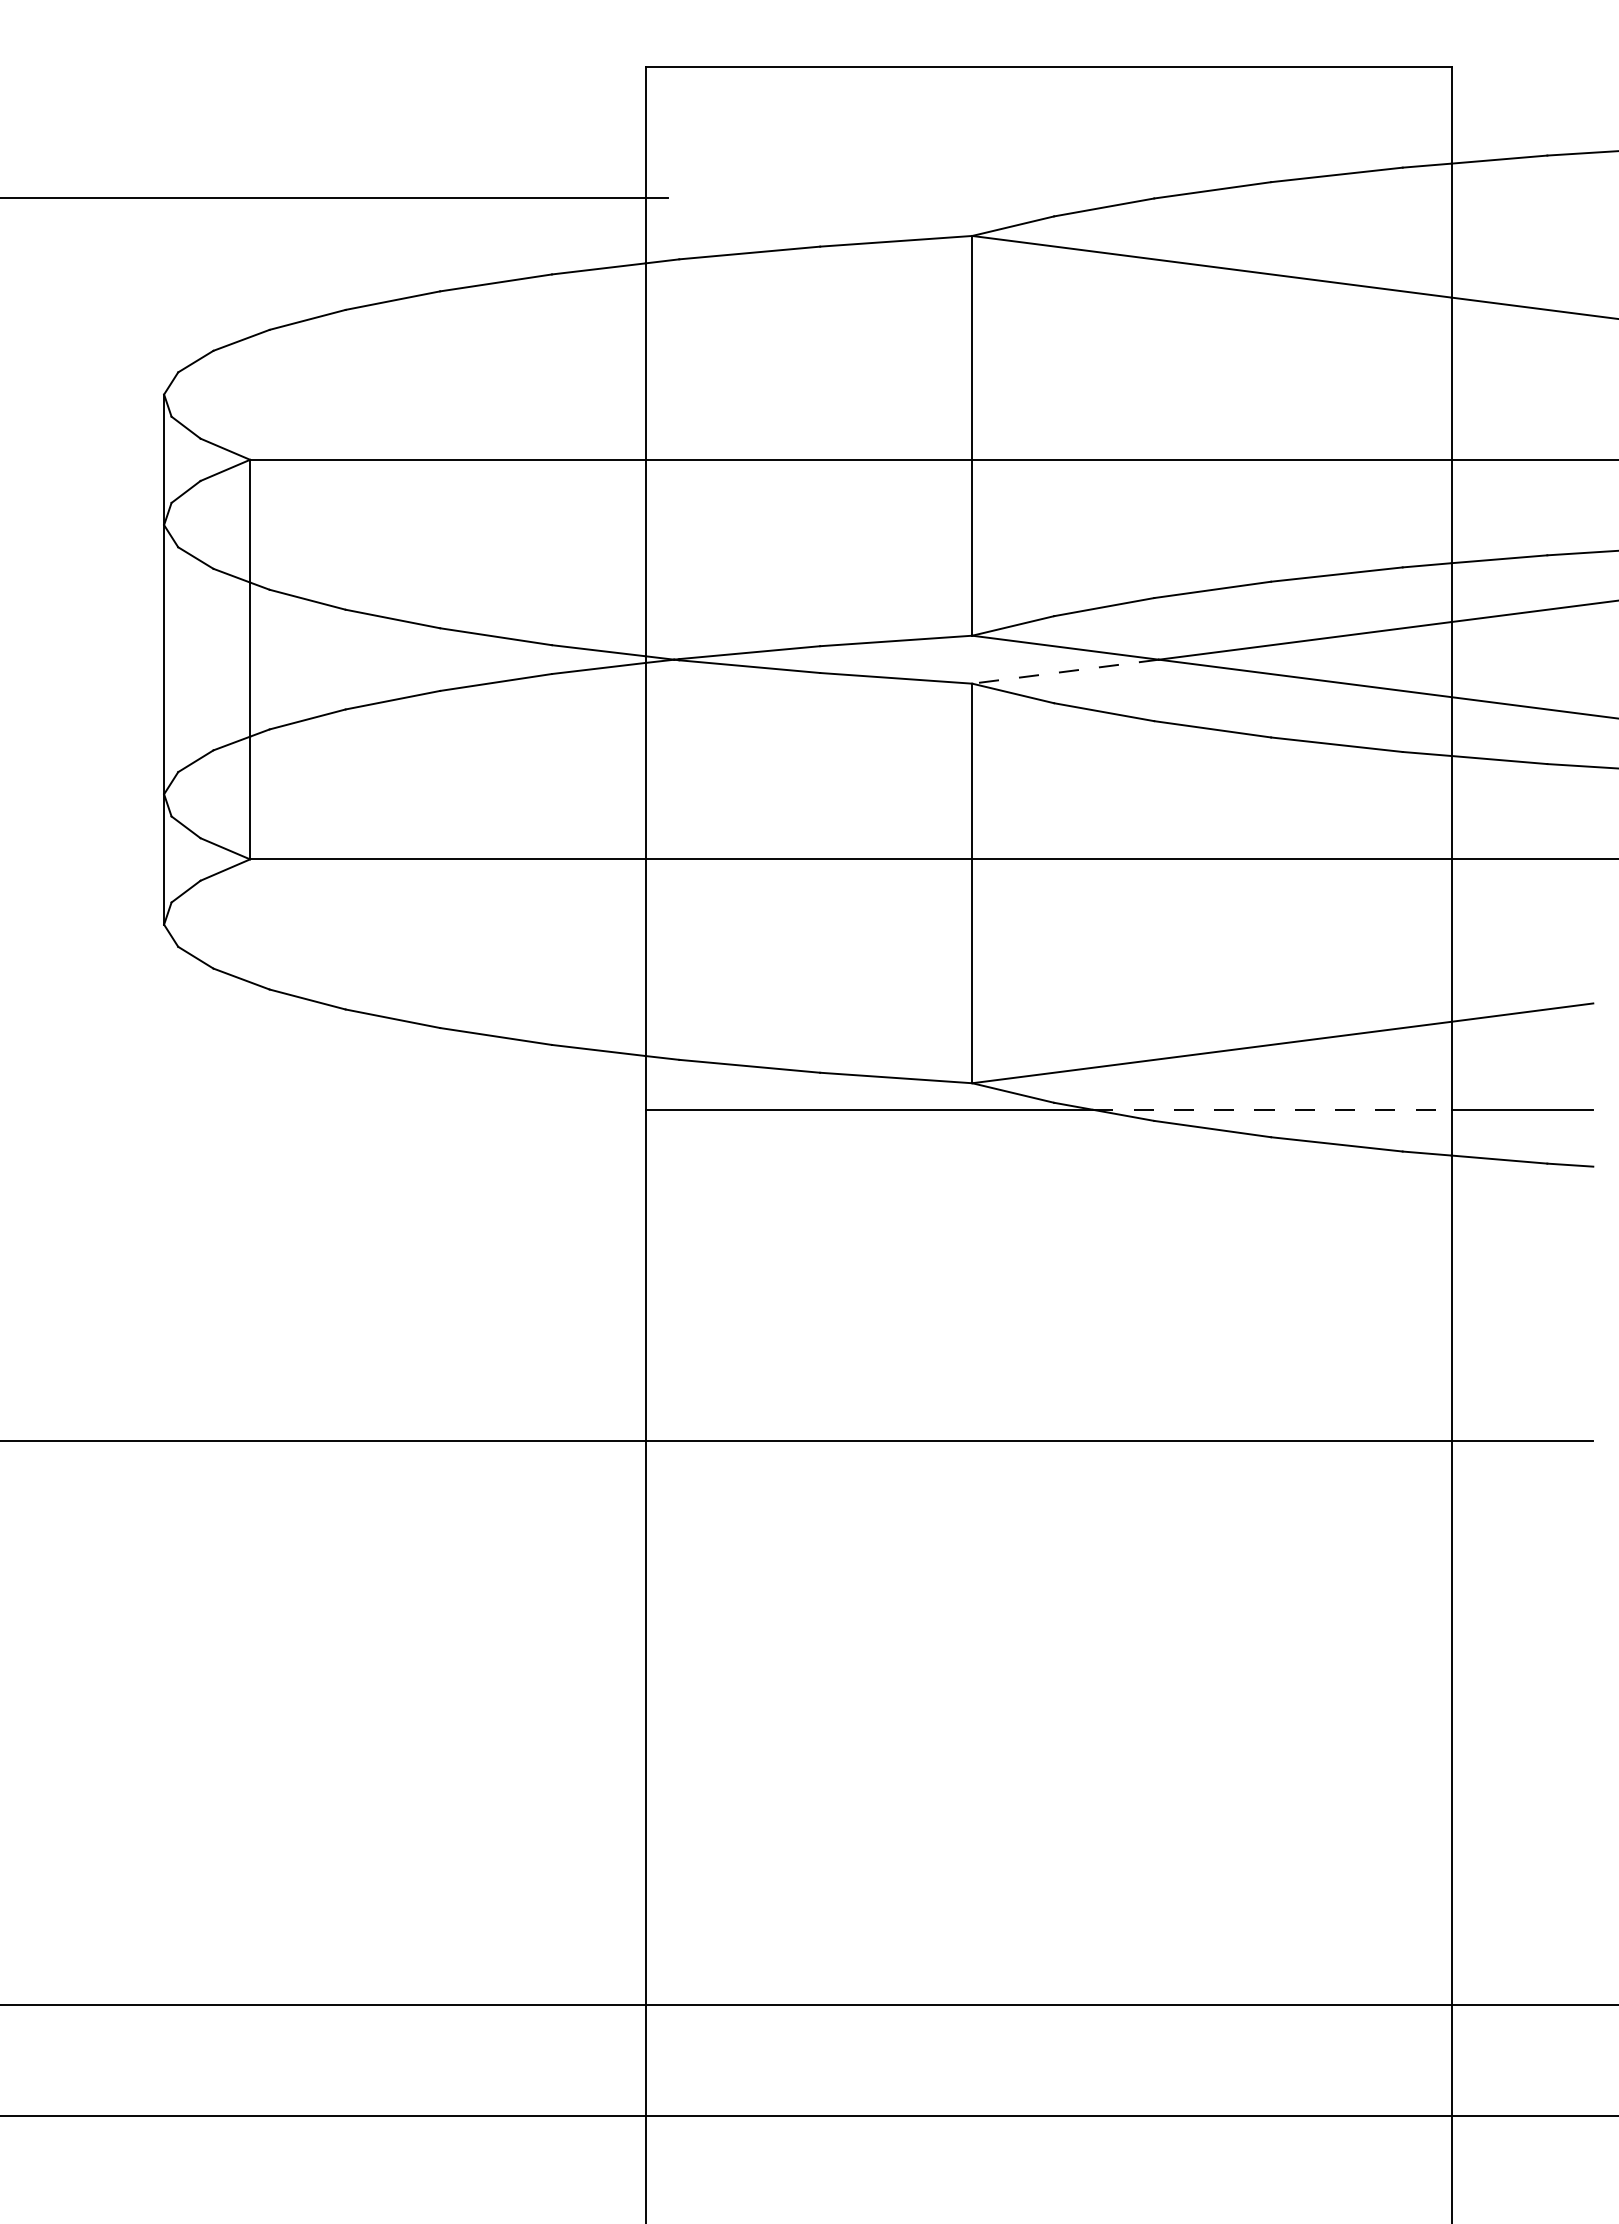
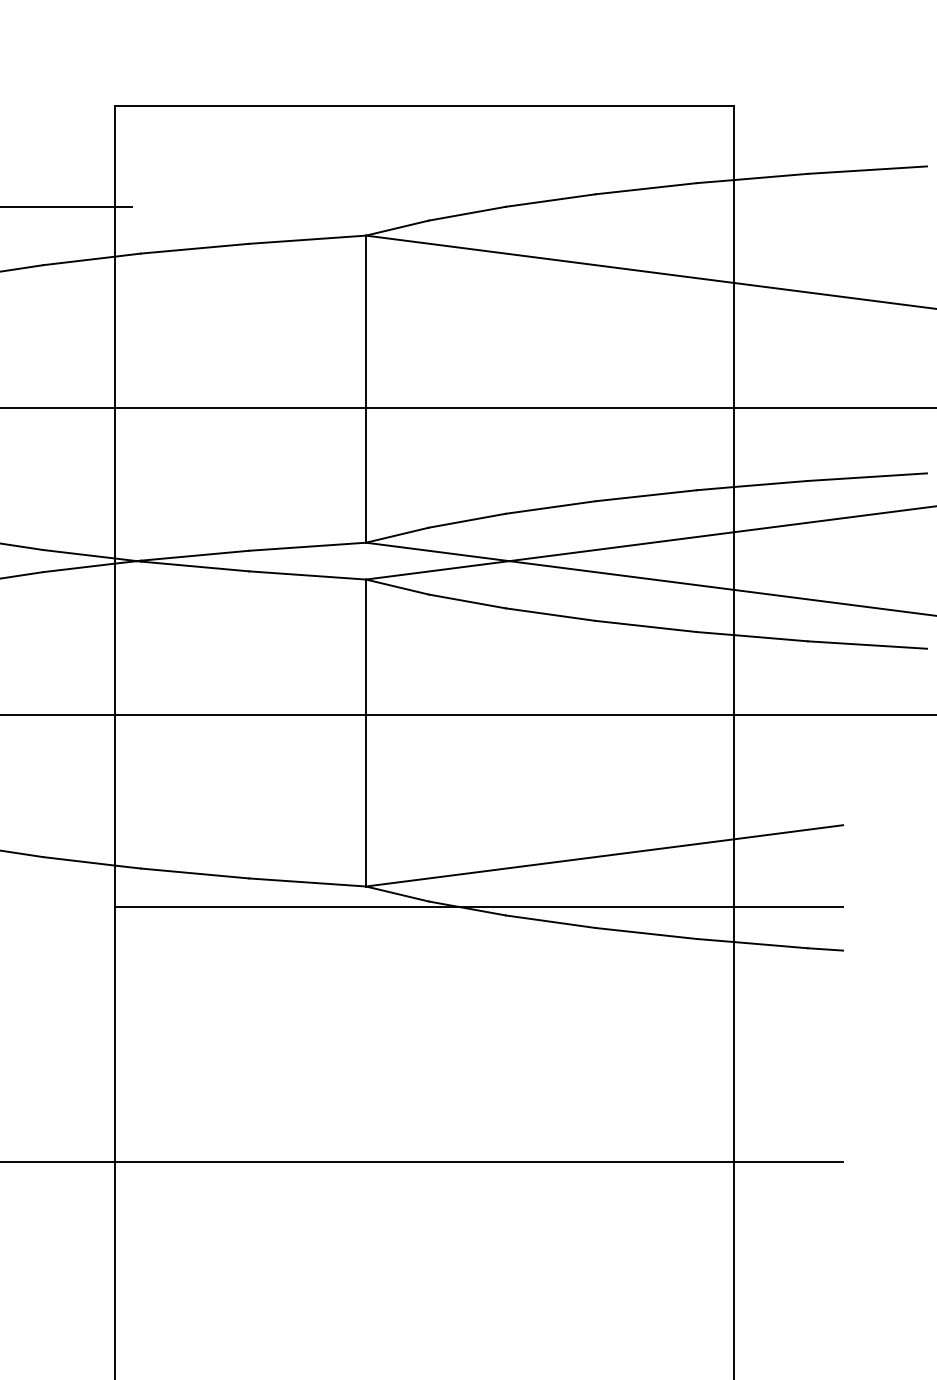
line: (1065, 671) -> (437, 570), dashed -> solid
line: (1272, 1109) -> (596, 906), dashed -> solid

